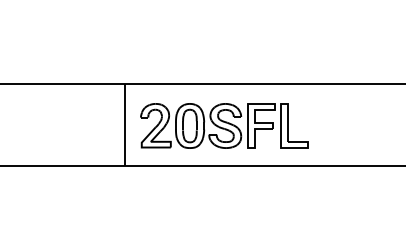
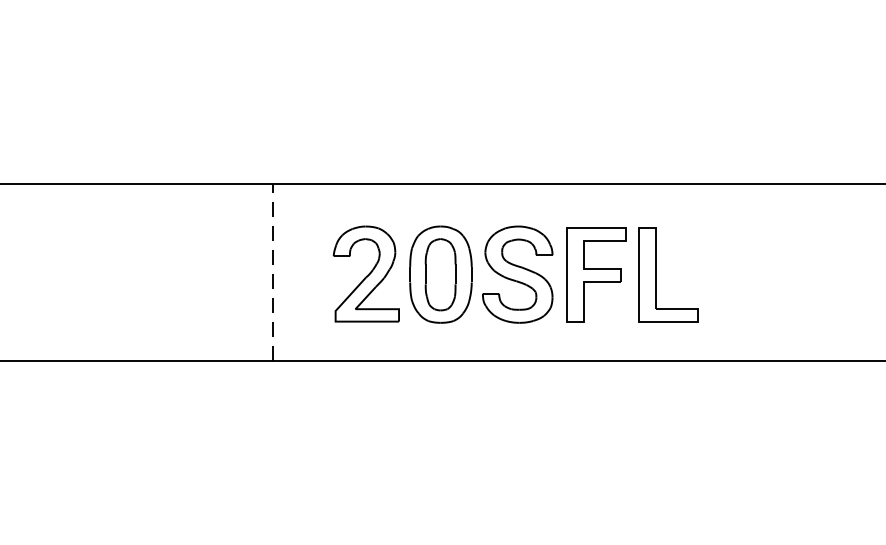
line: (125, 124) -> (273, 271), solid -> dashed
part: (224, 125) -> (516, 273), moved

